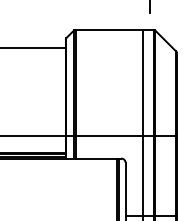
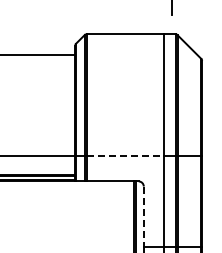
line: (109, 136) -> (125, 156), solid -> dashed
line: (125, 190) -> (143, 217), solid -> dashed

